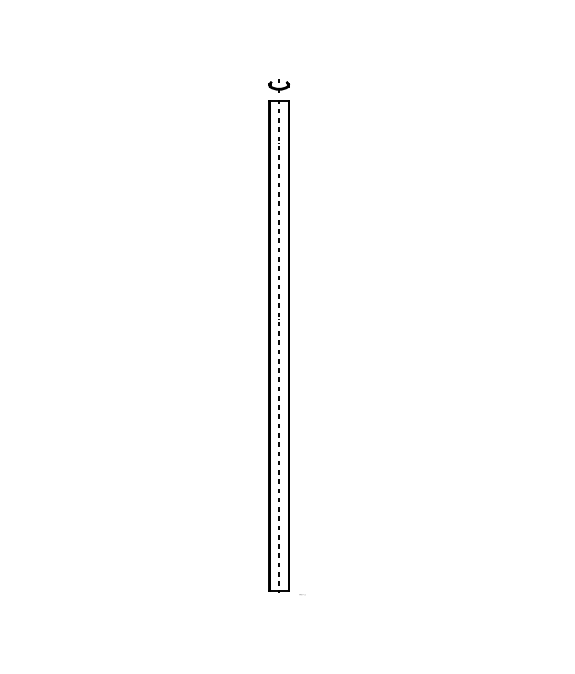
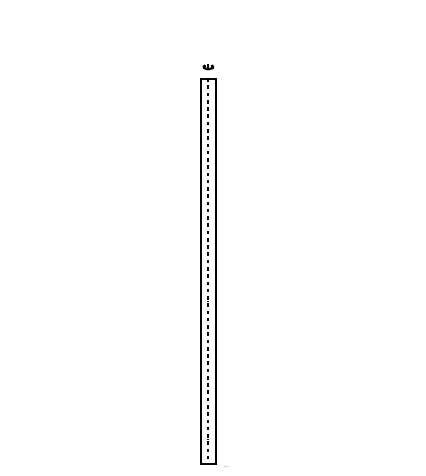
part: (278, 85) -> (207, 67), size x0.6

